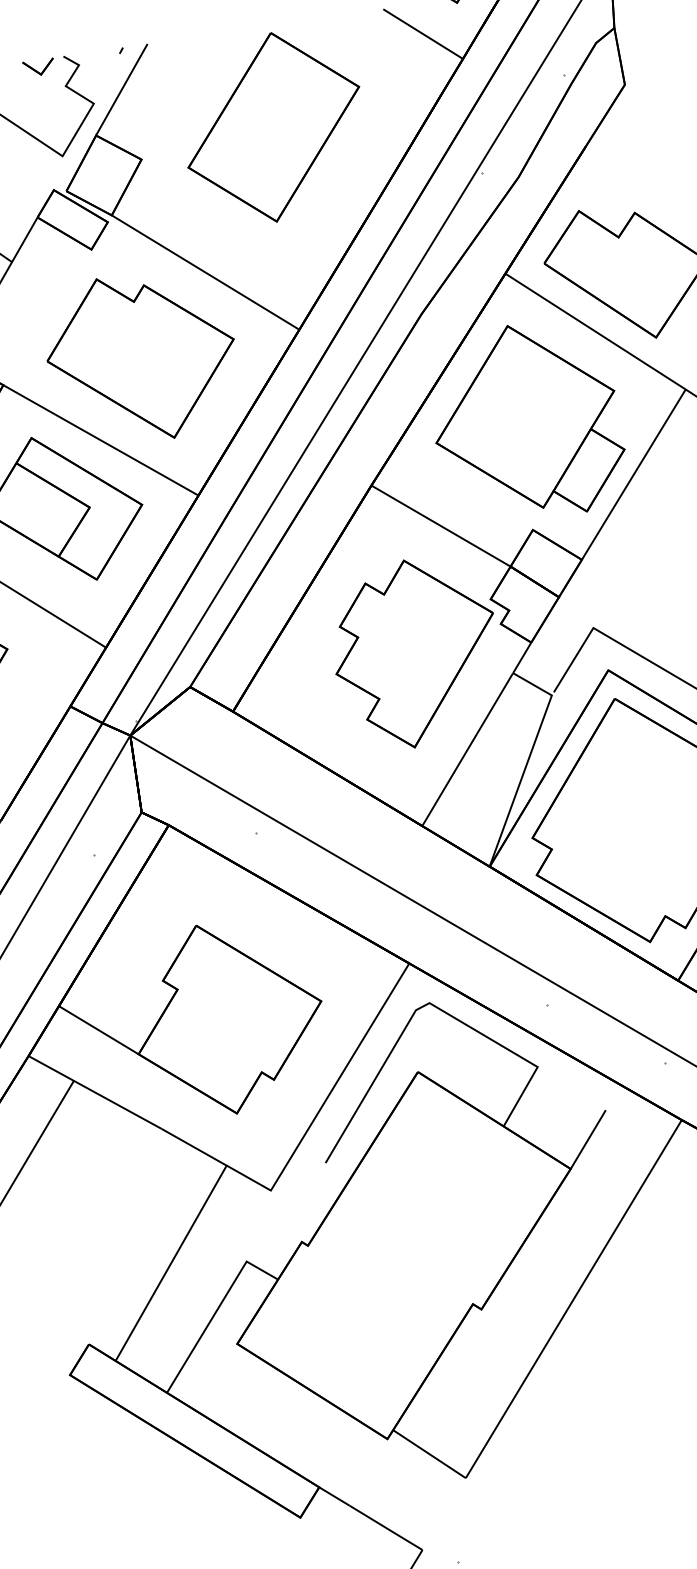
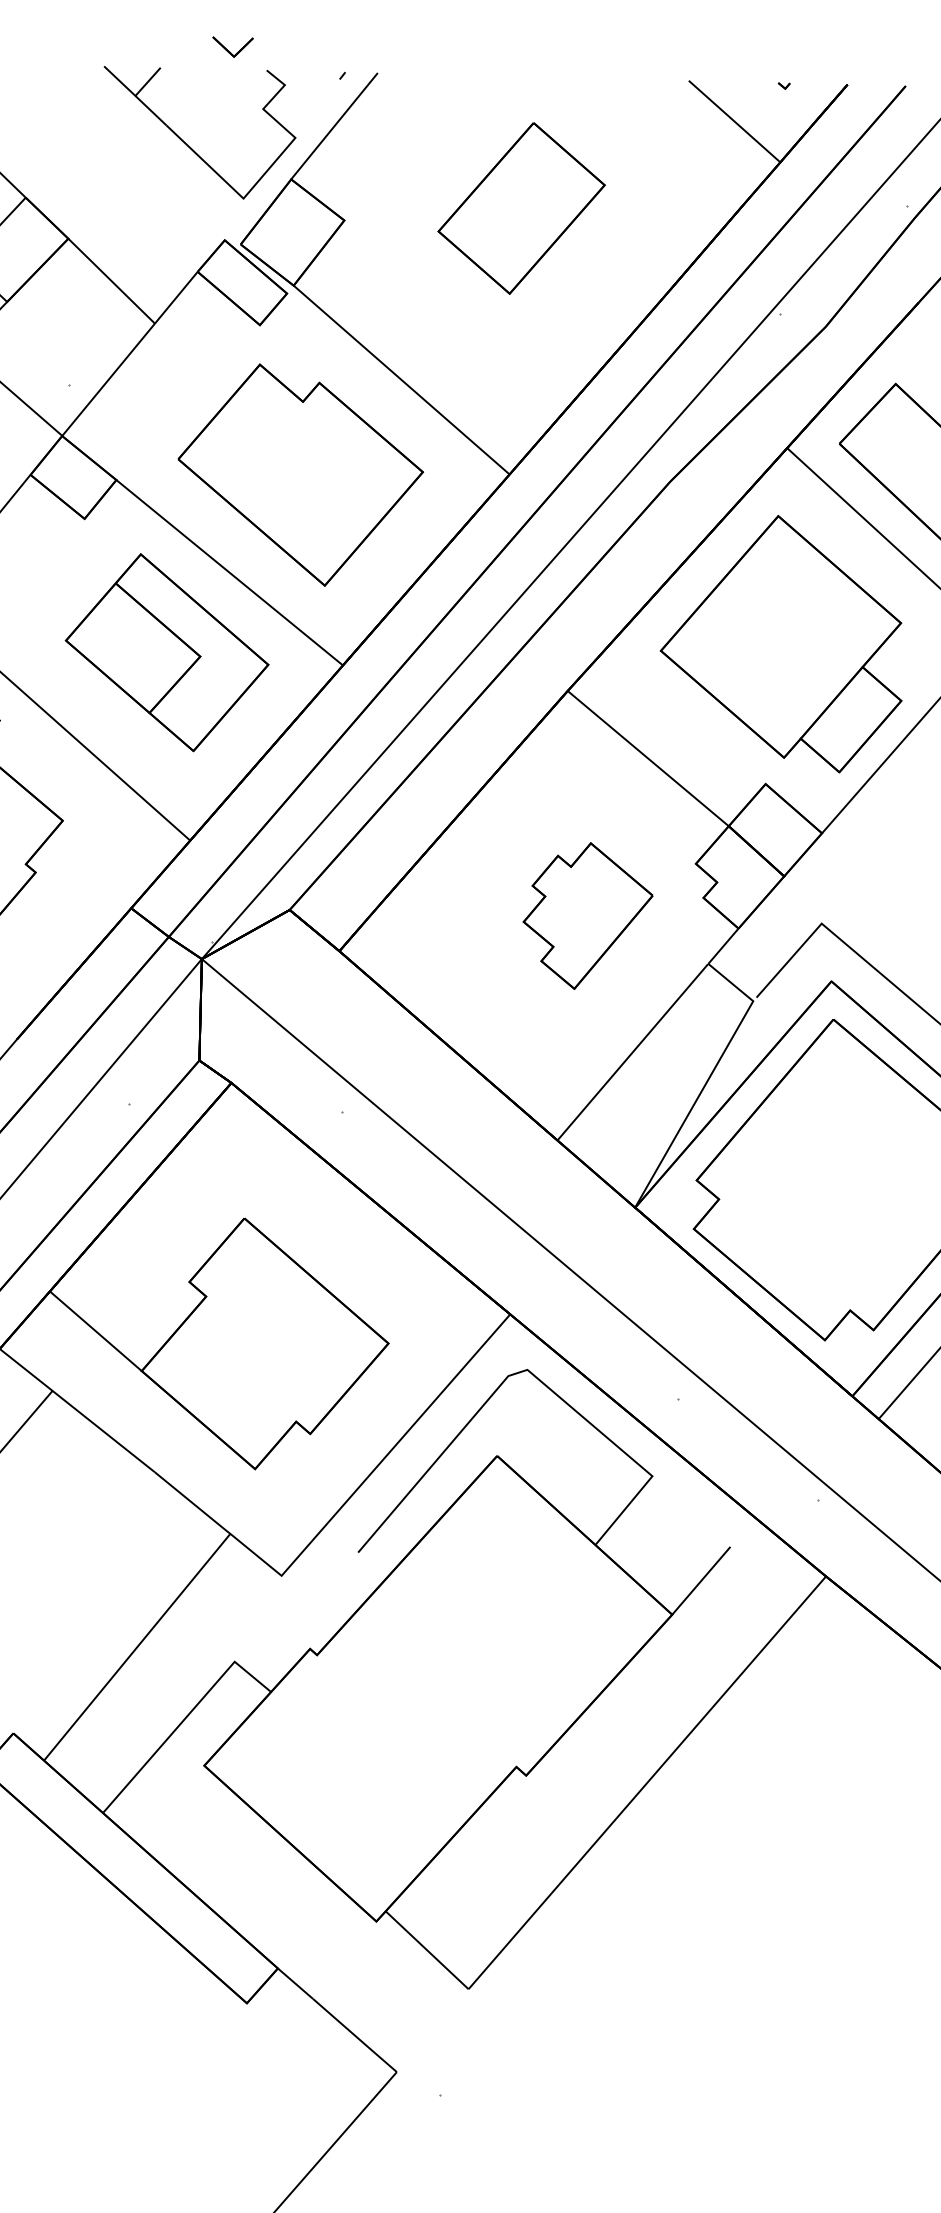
part: (38, 67) -> (232, 46), moved
part: (273, 127) -> (521, 208), size x0.7
part: (415, 652) -> (587, 915), size x0.6

